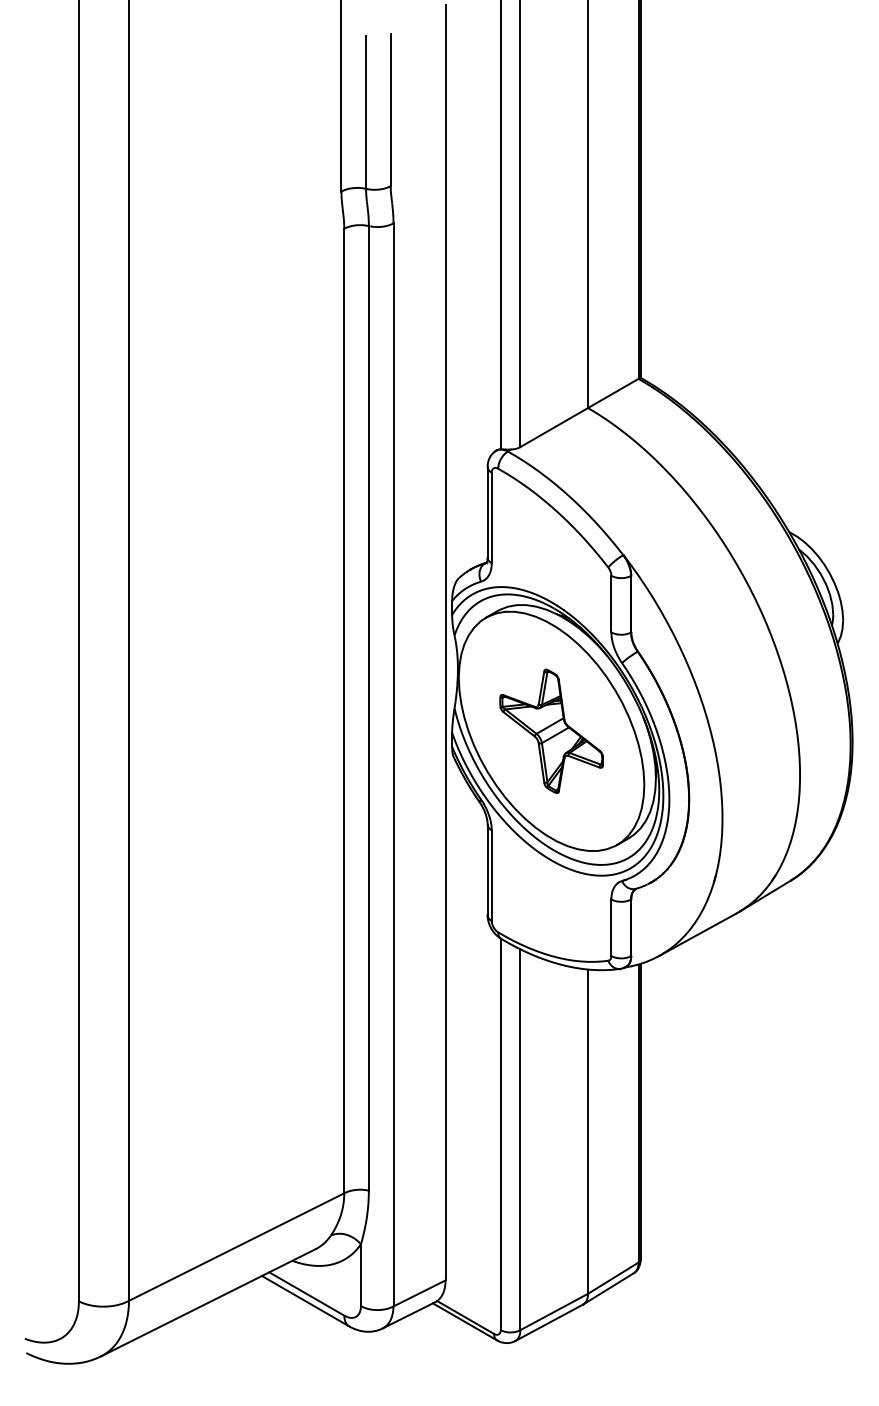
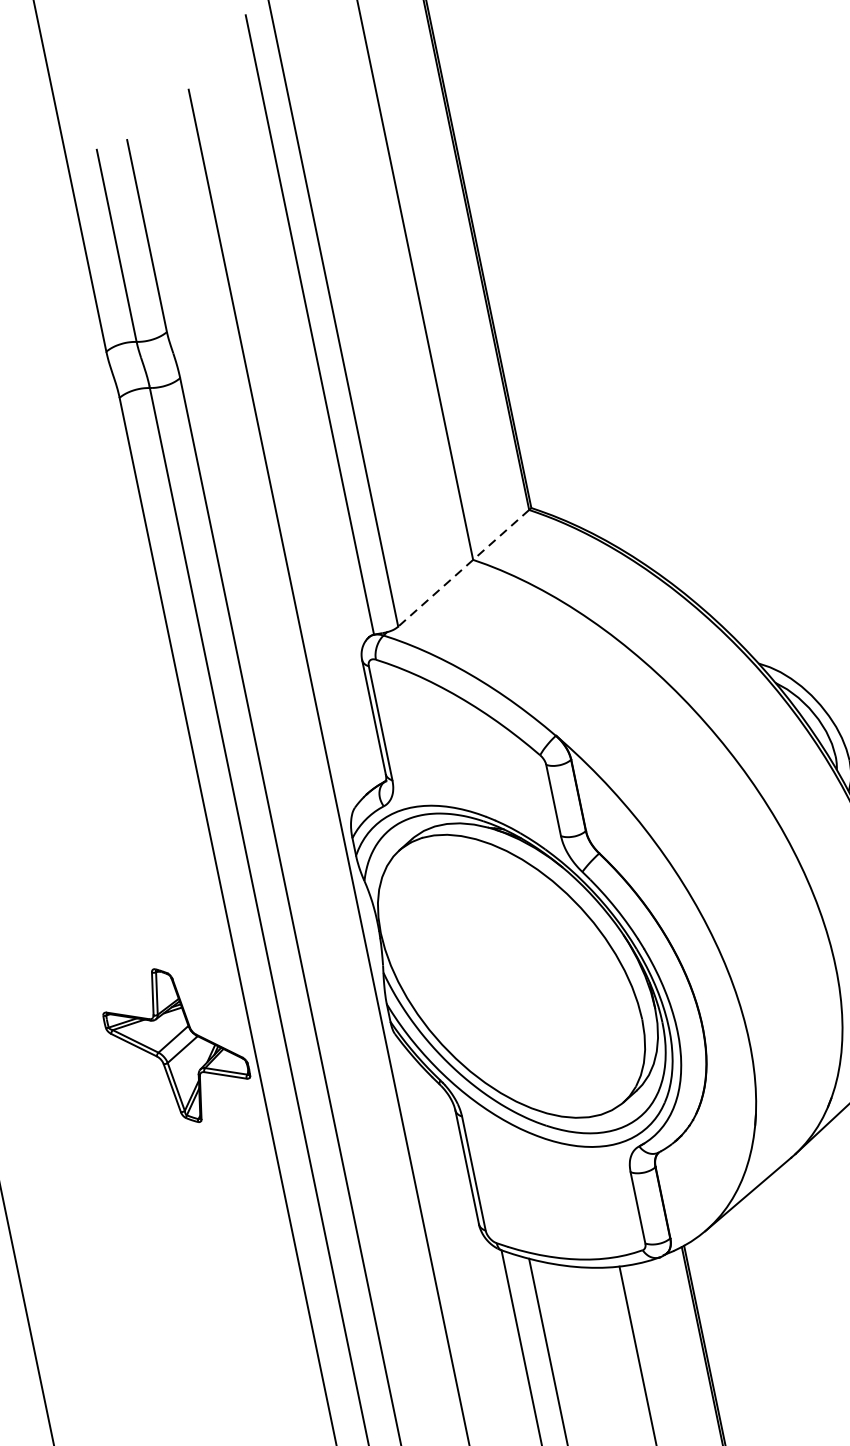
line: (579, 413) -> (463, 568), solid -> dashed
part: (551, 731) -> (176, 1045), moved

